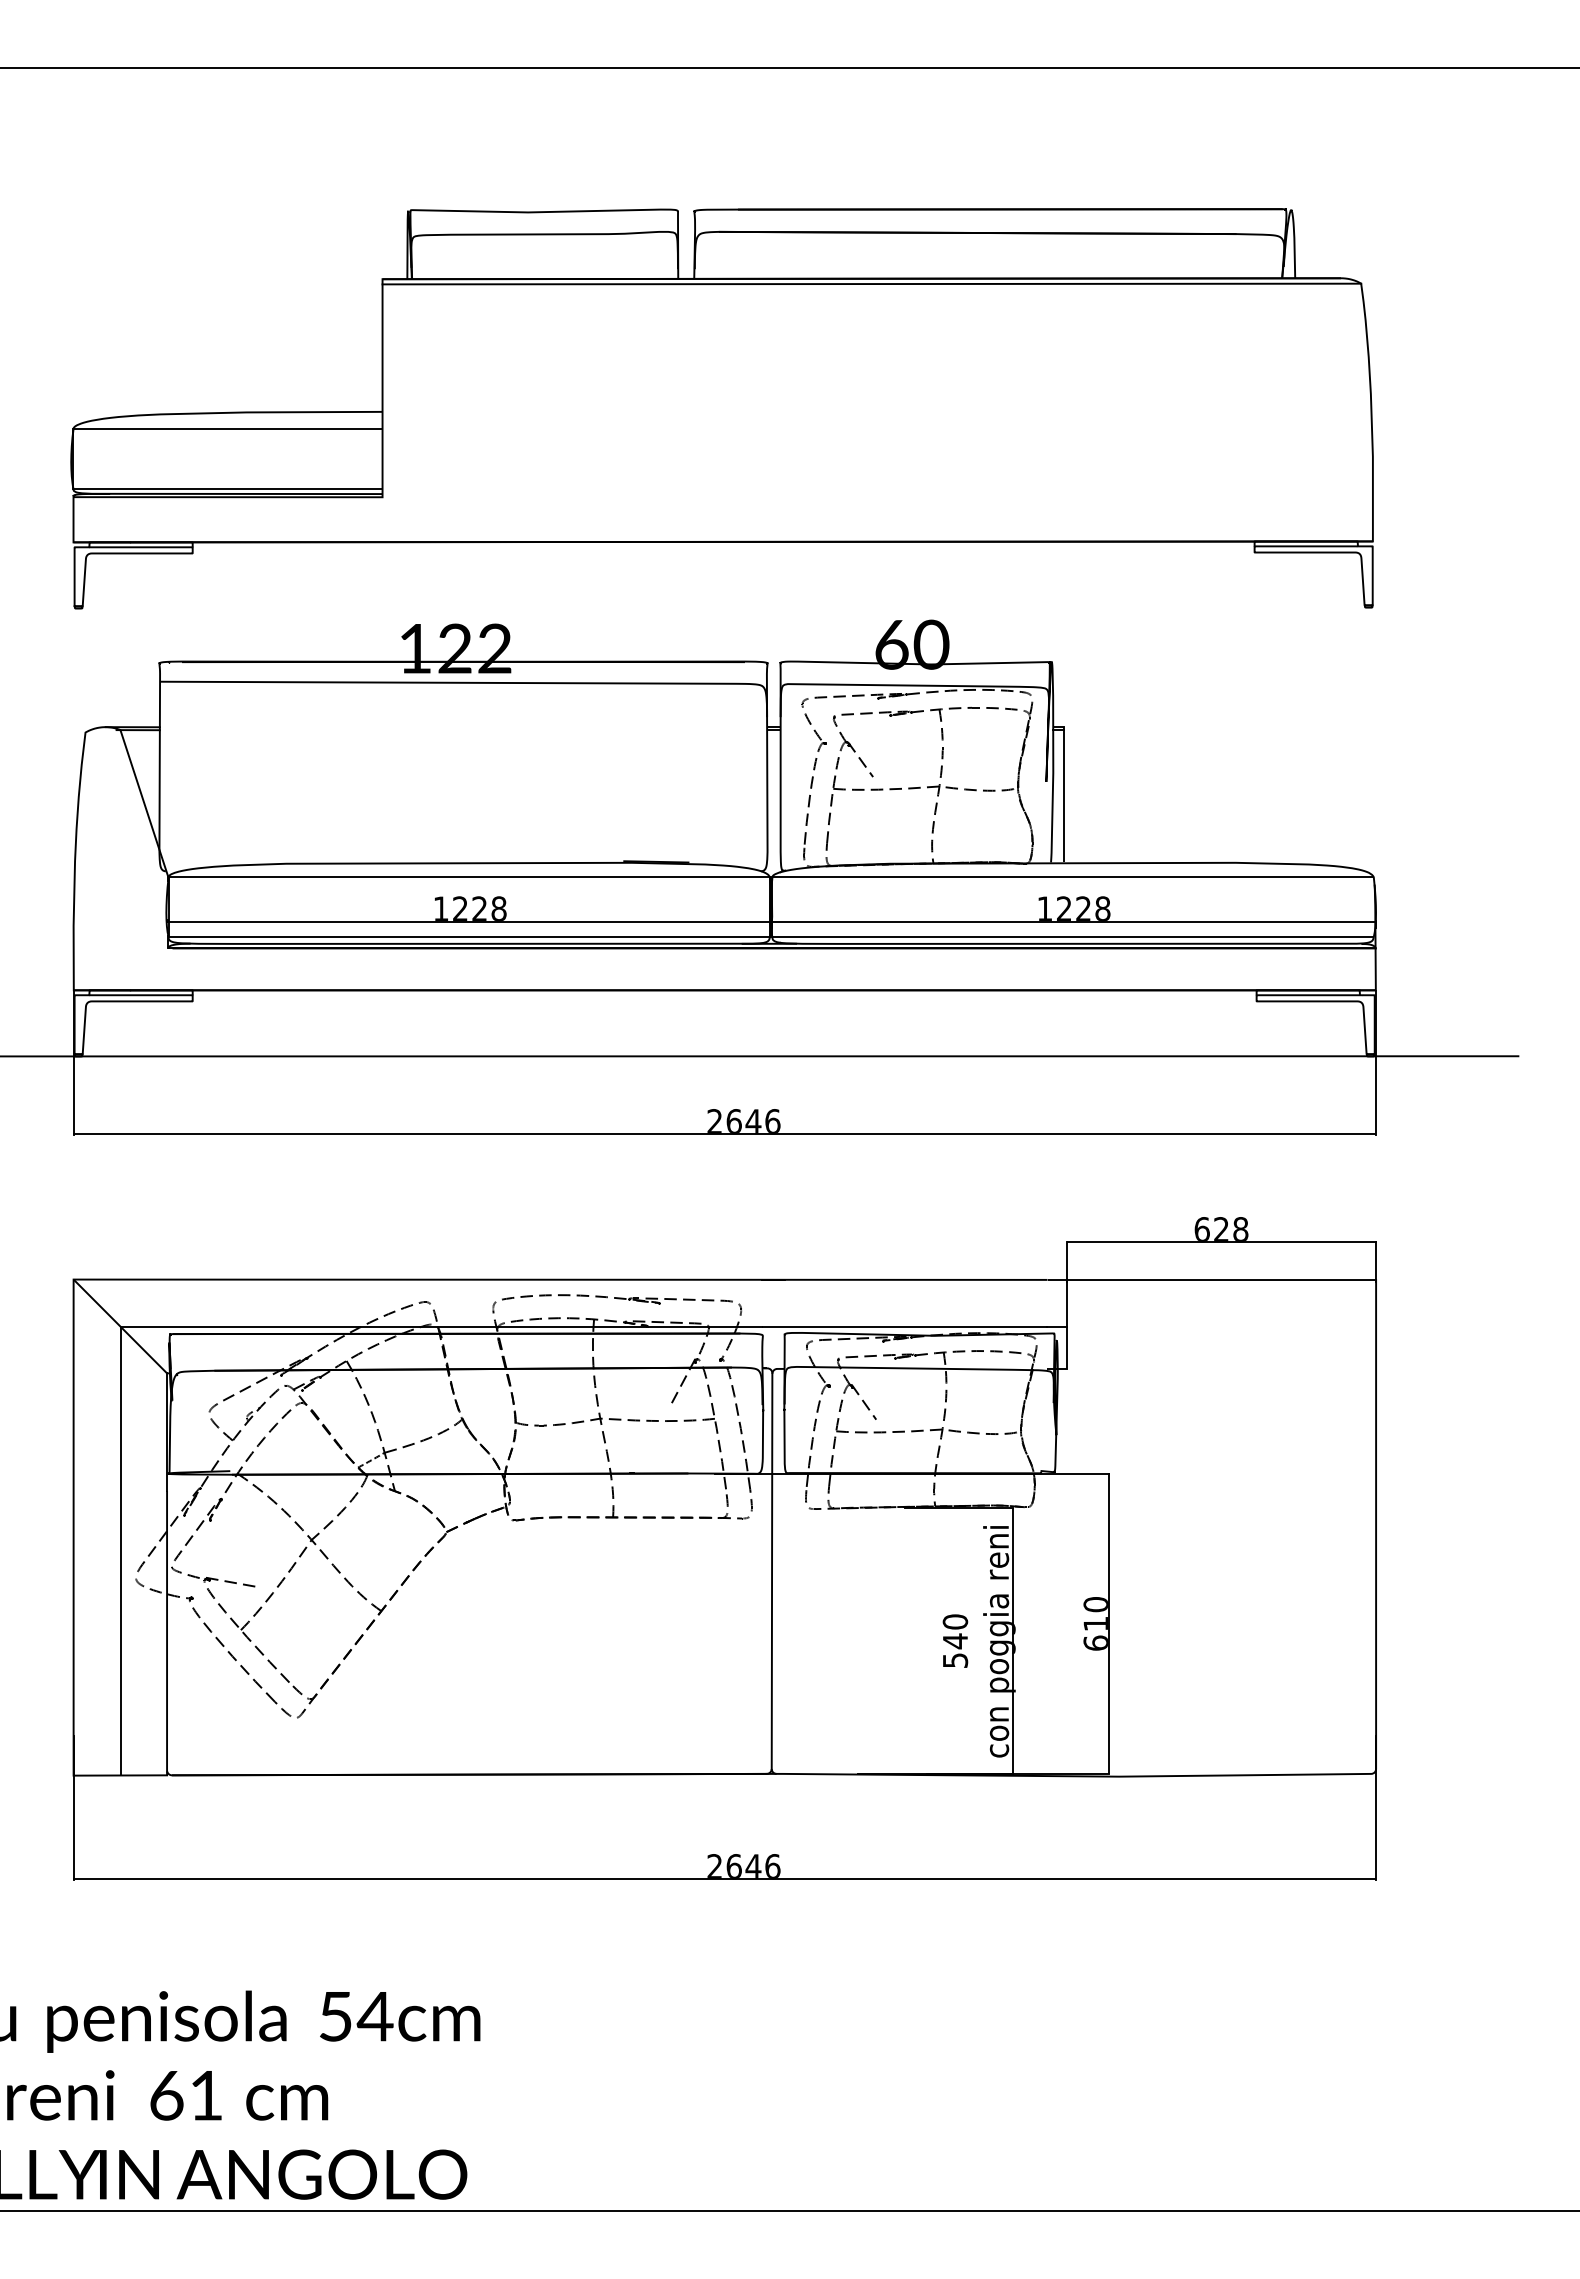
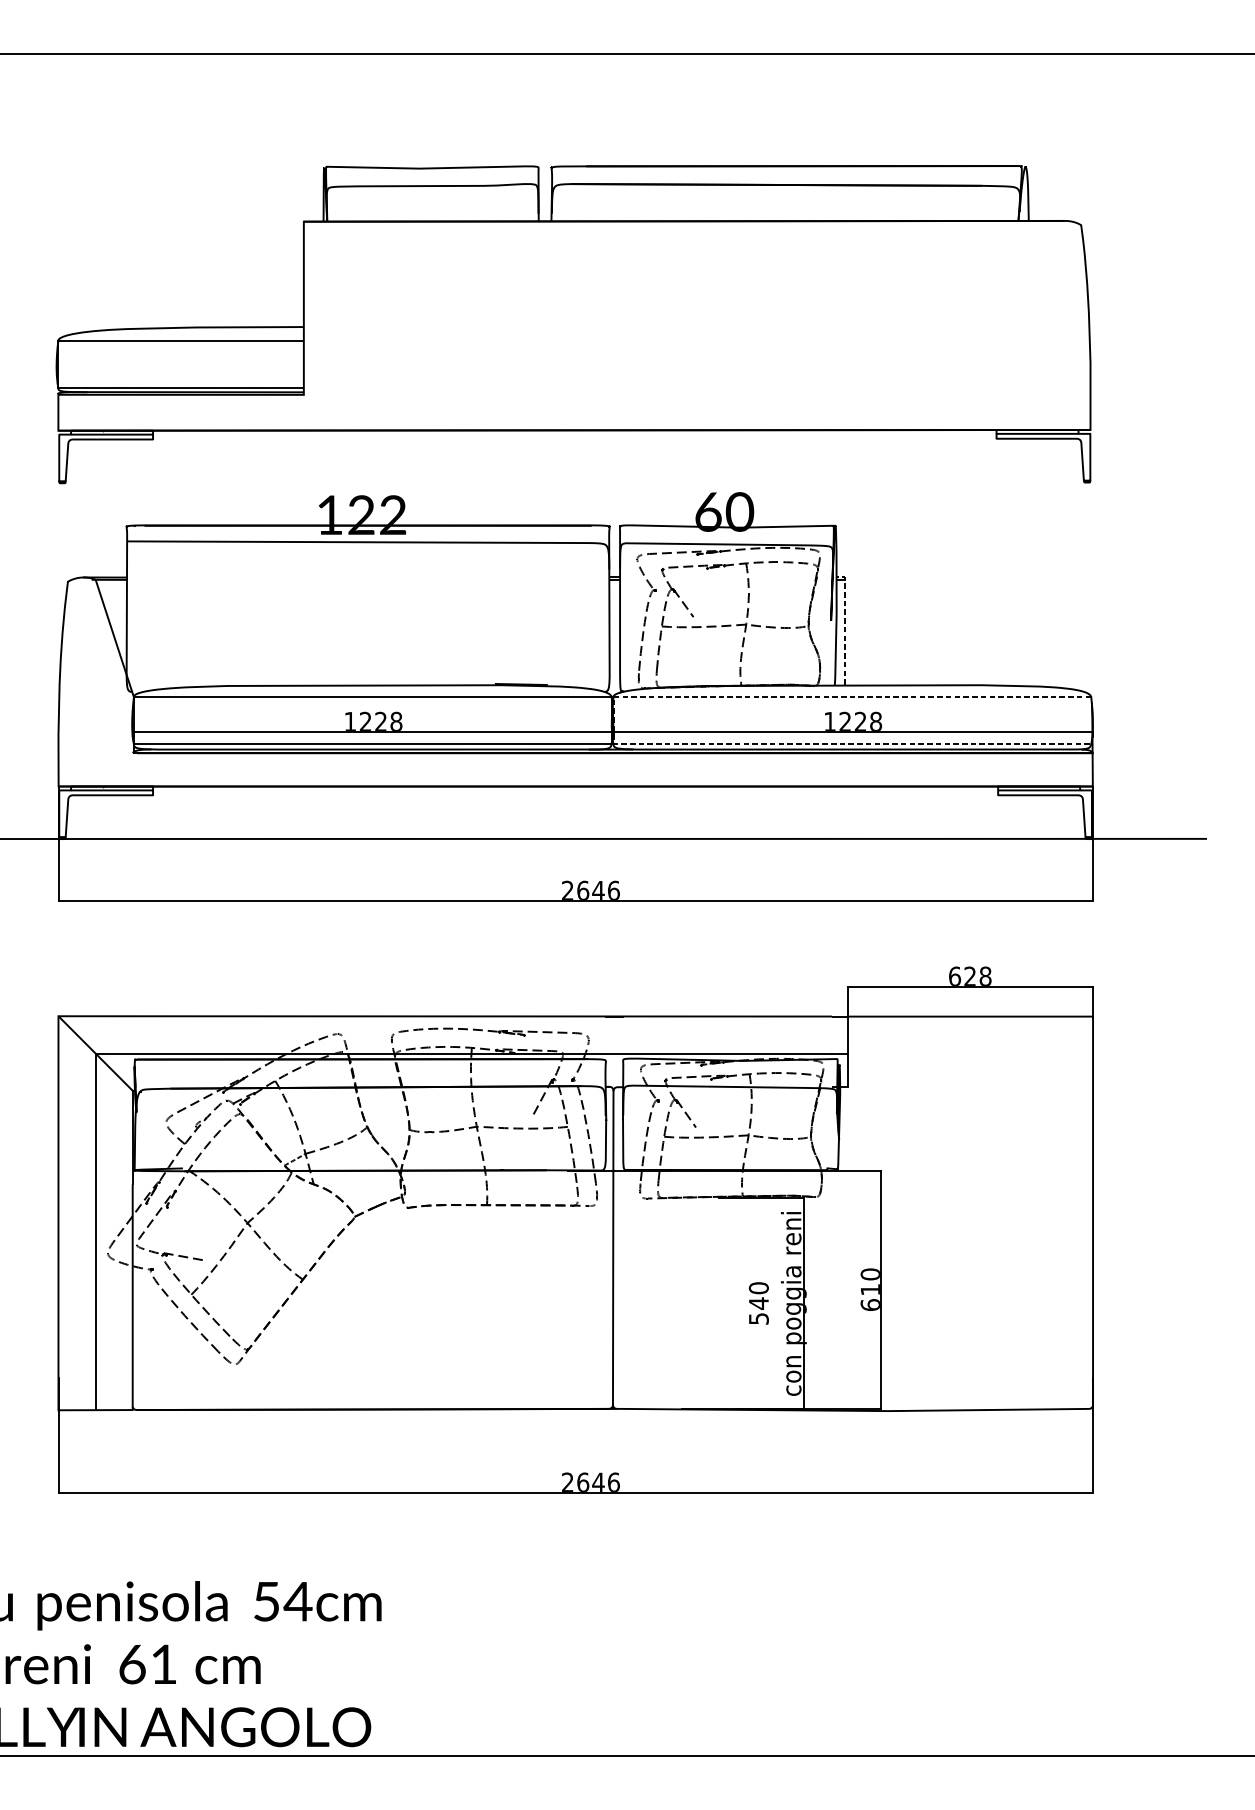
line: (871, 283) -> (692, 225), removed
line: (1063, 788) -> (844, 626), solid -> dashed
line: (772, 907) -> (613, 720), solid -> dashed

